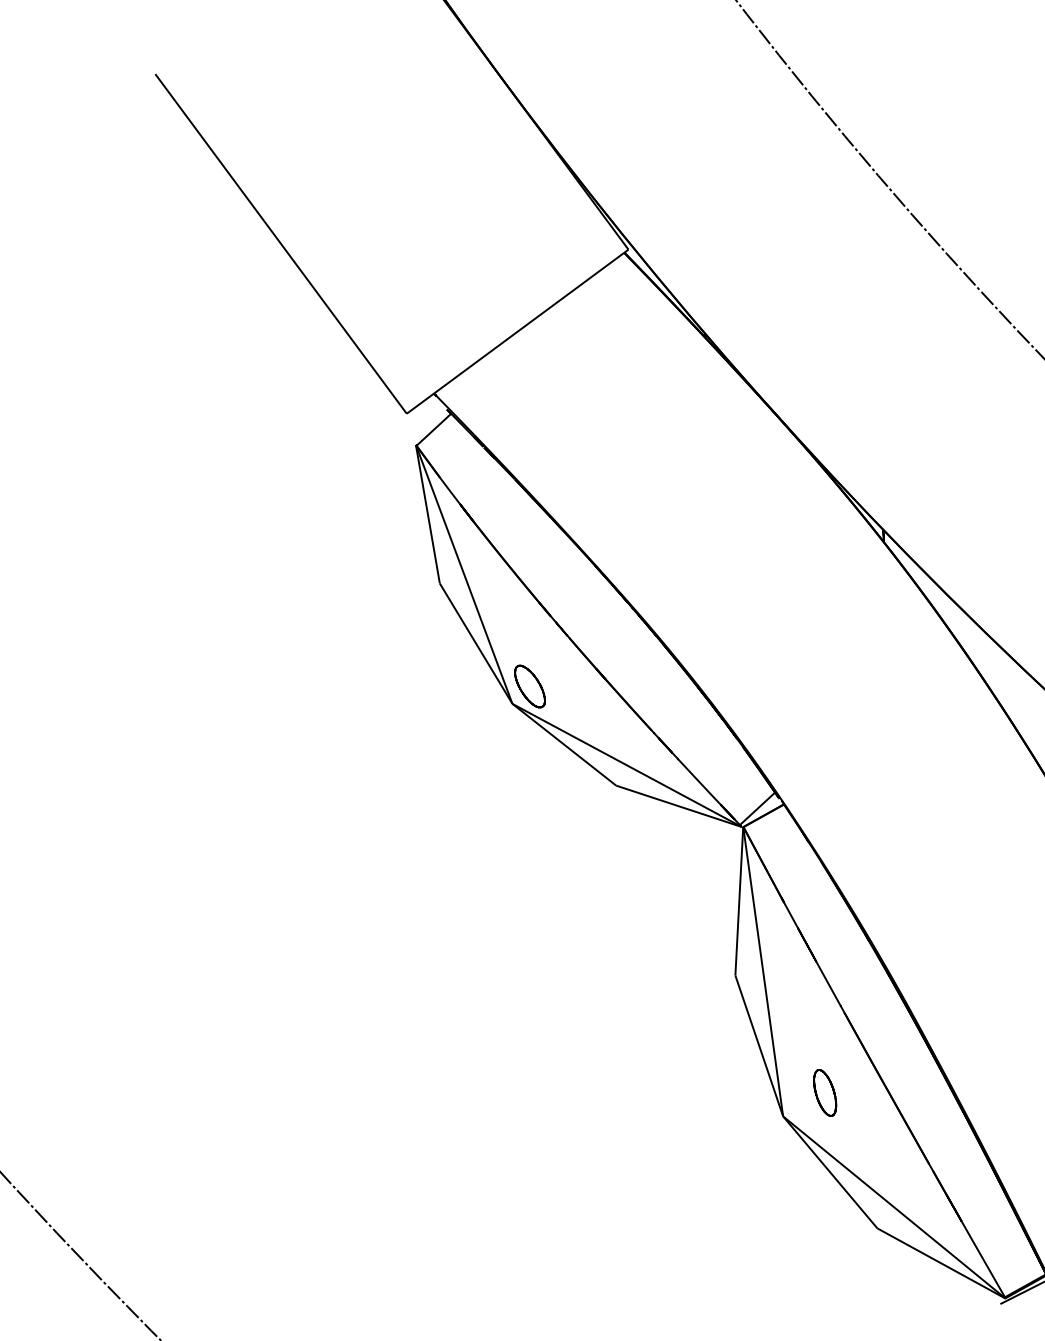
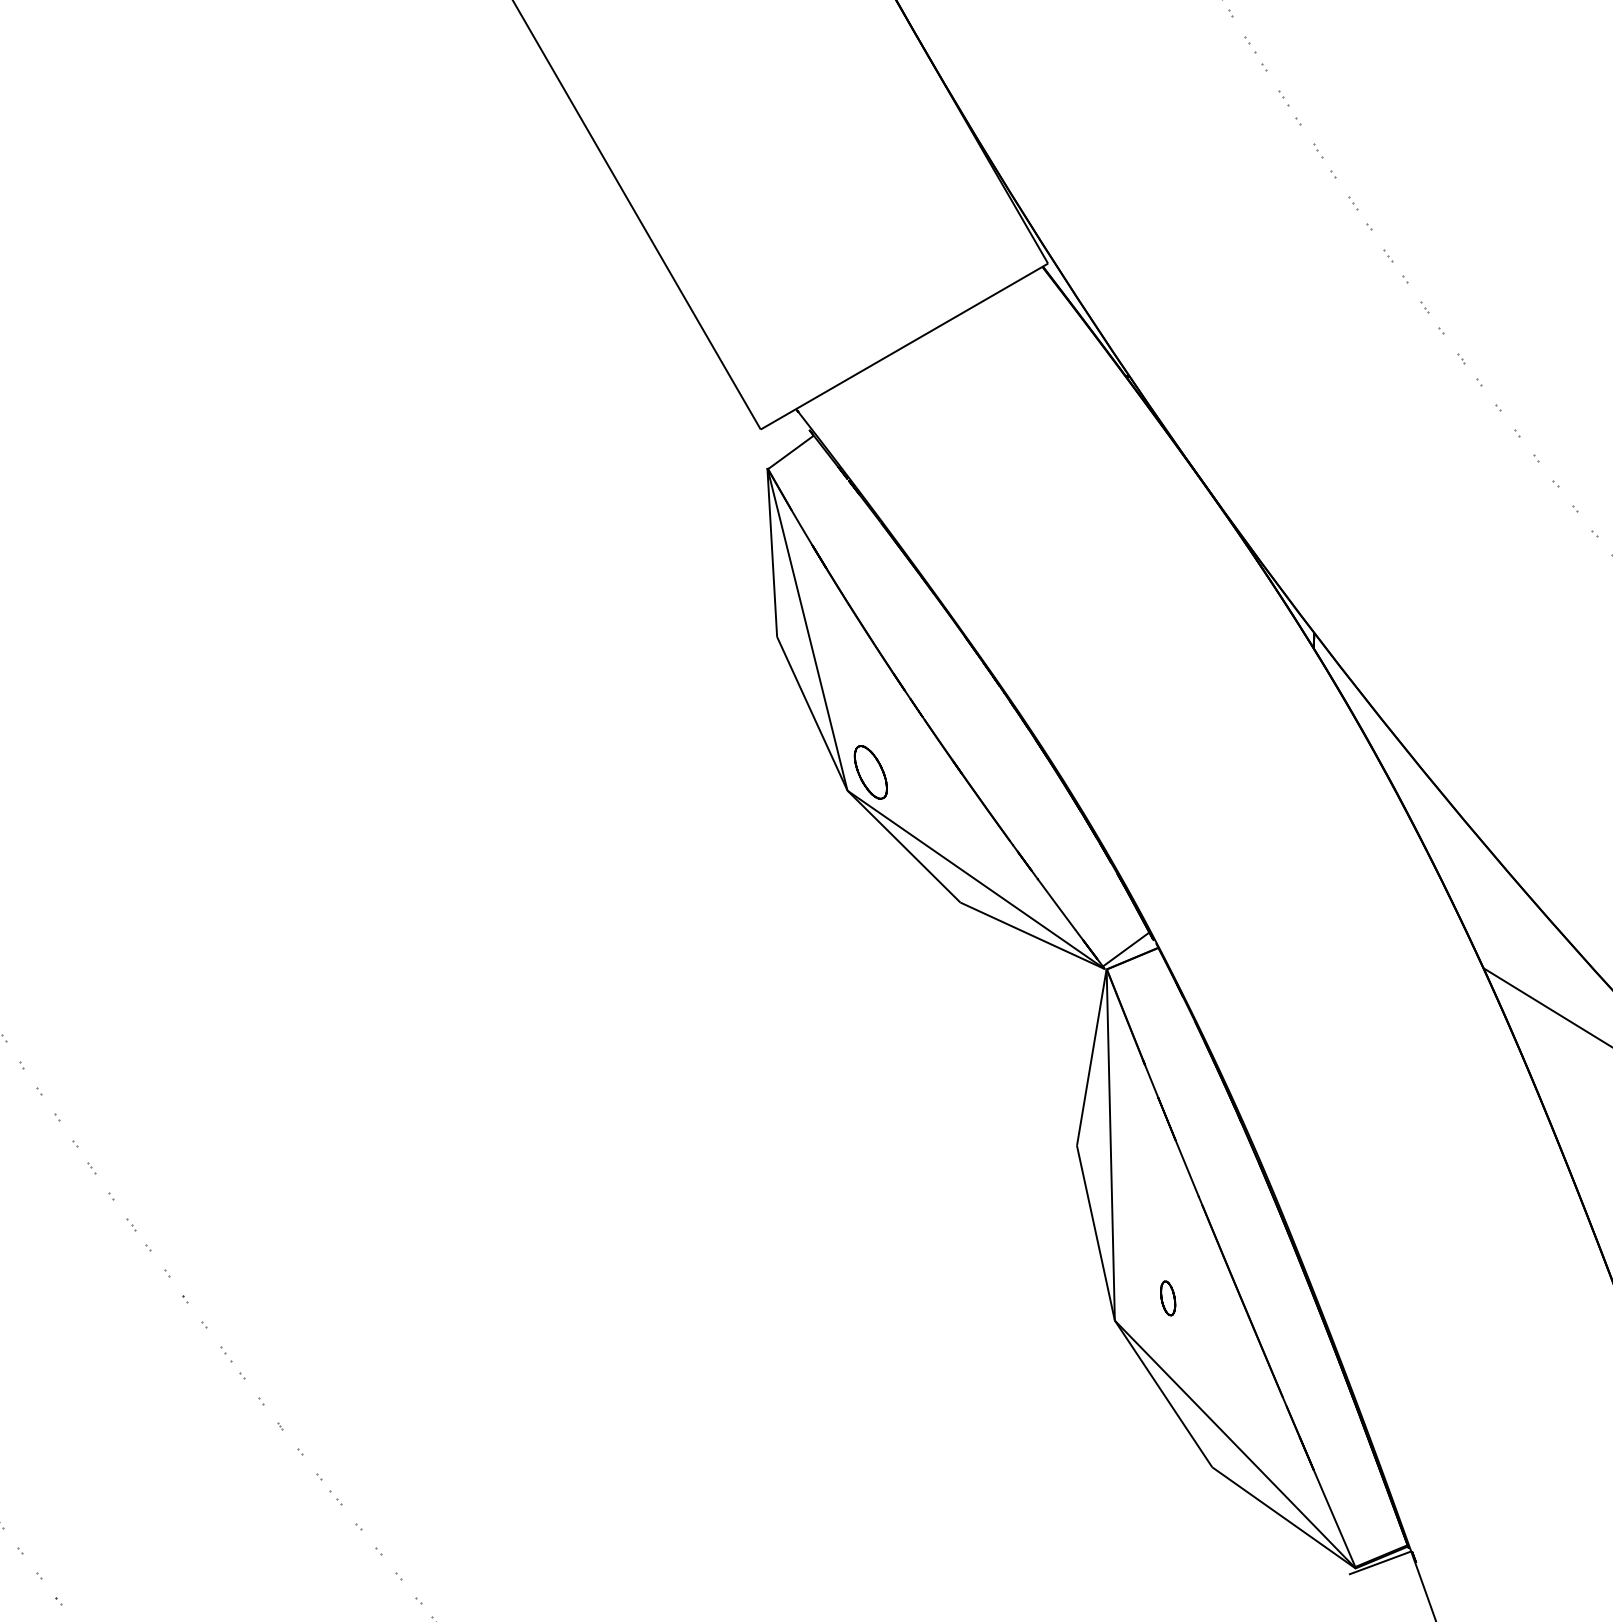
part: (824, 1093) -> (1167, 1298), size x0.6

